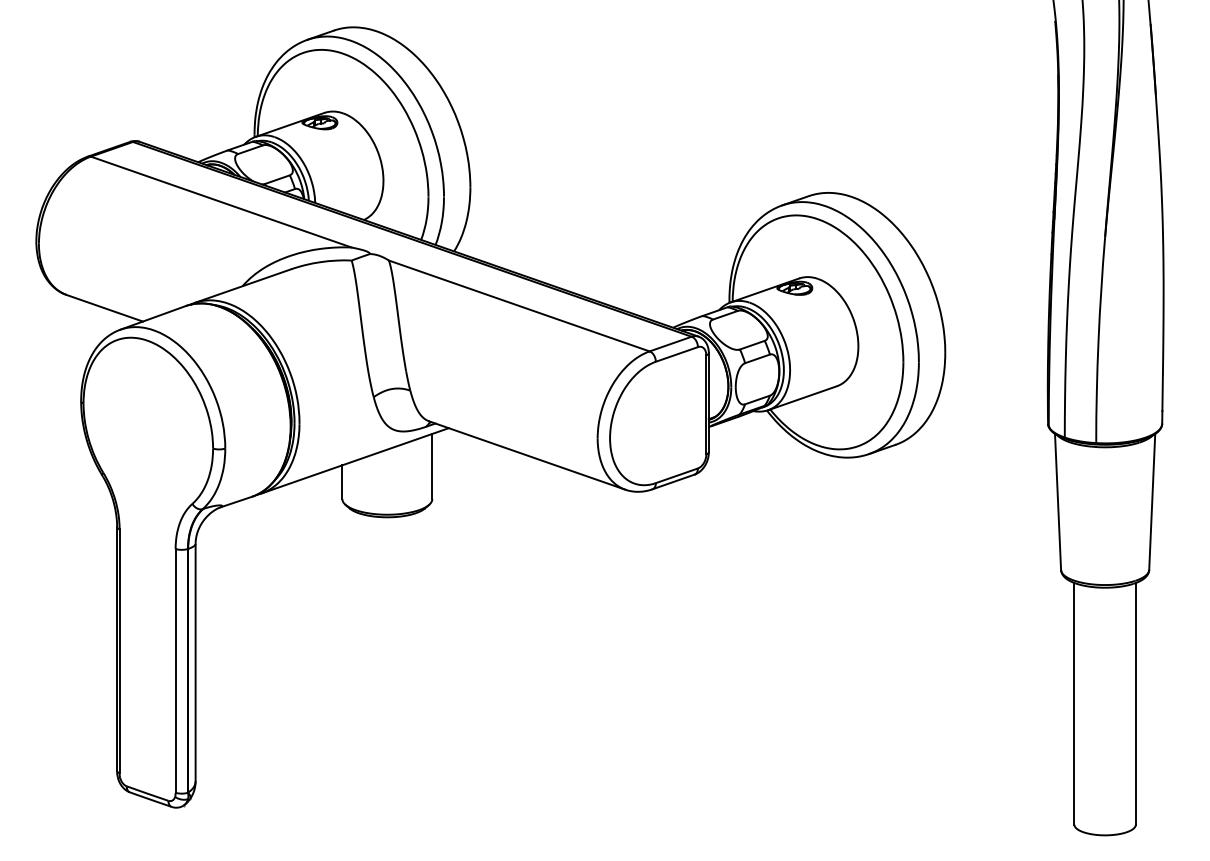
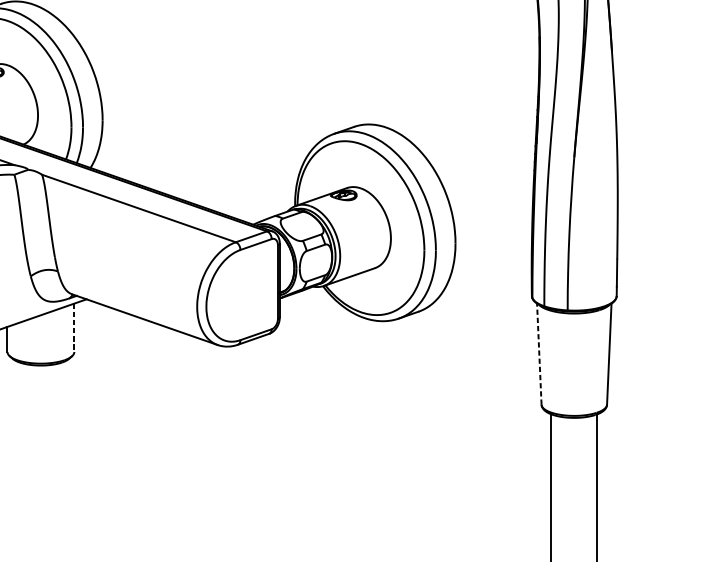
line: (432, 466) -> (74, 327), solid -> dashed
line: (1058, 501) -> (539, 353), solid -> dashed

